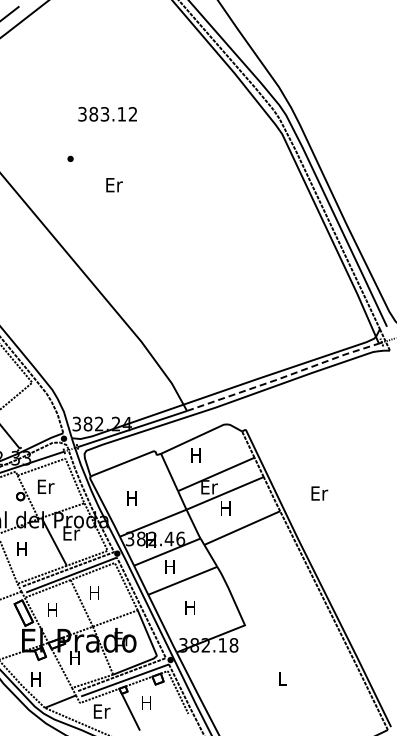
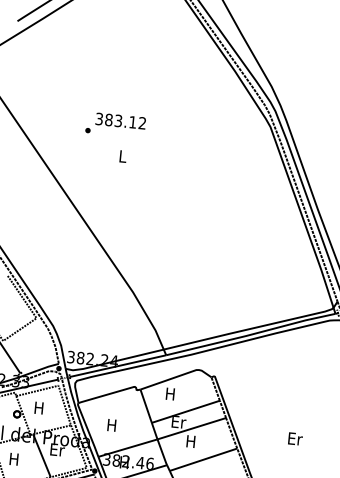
text: (107, 114) -> (120, 121), moved
text: (114, 185) -> (123, 156), Er -> L
line: (283, 377) -> (251, 334), dashed -> solid
text: (46, 486) -> (40, 407), Er -> H
text: (319, 493) -> (295, 438), moved

